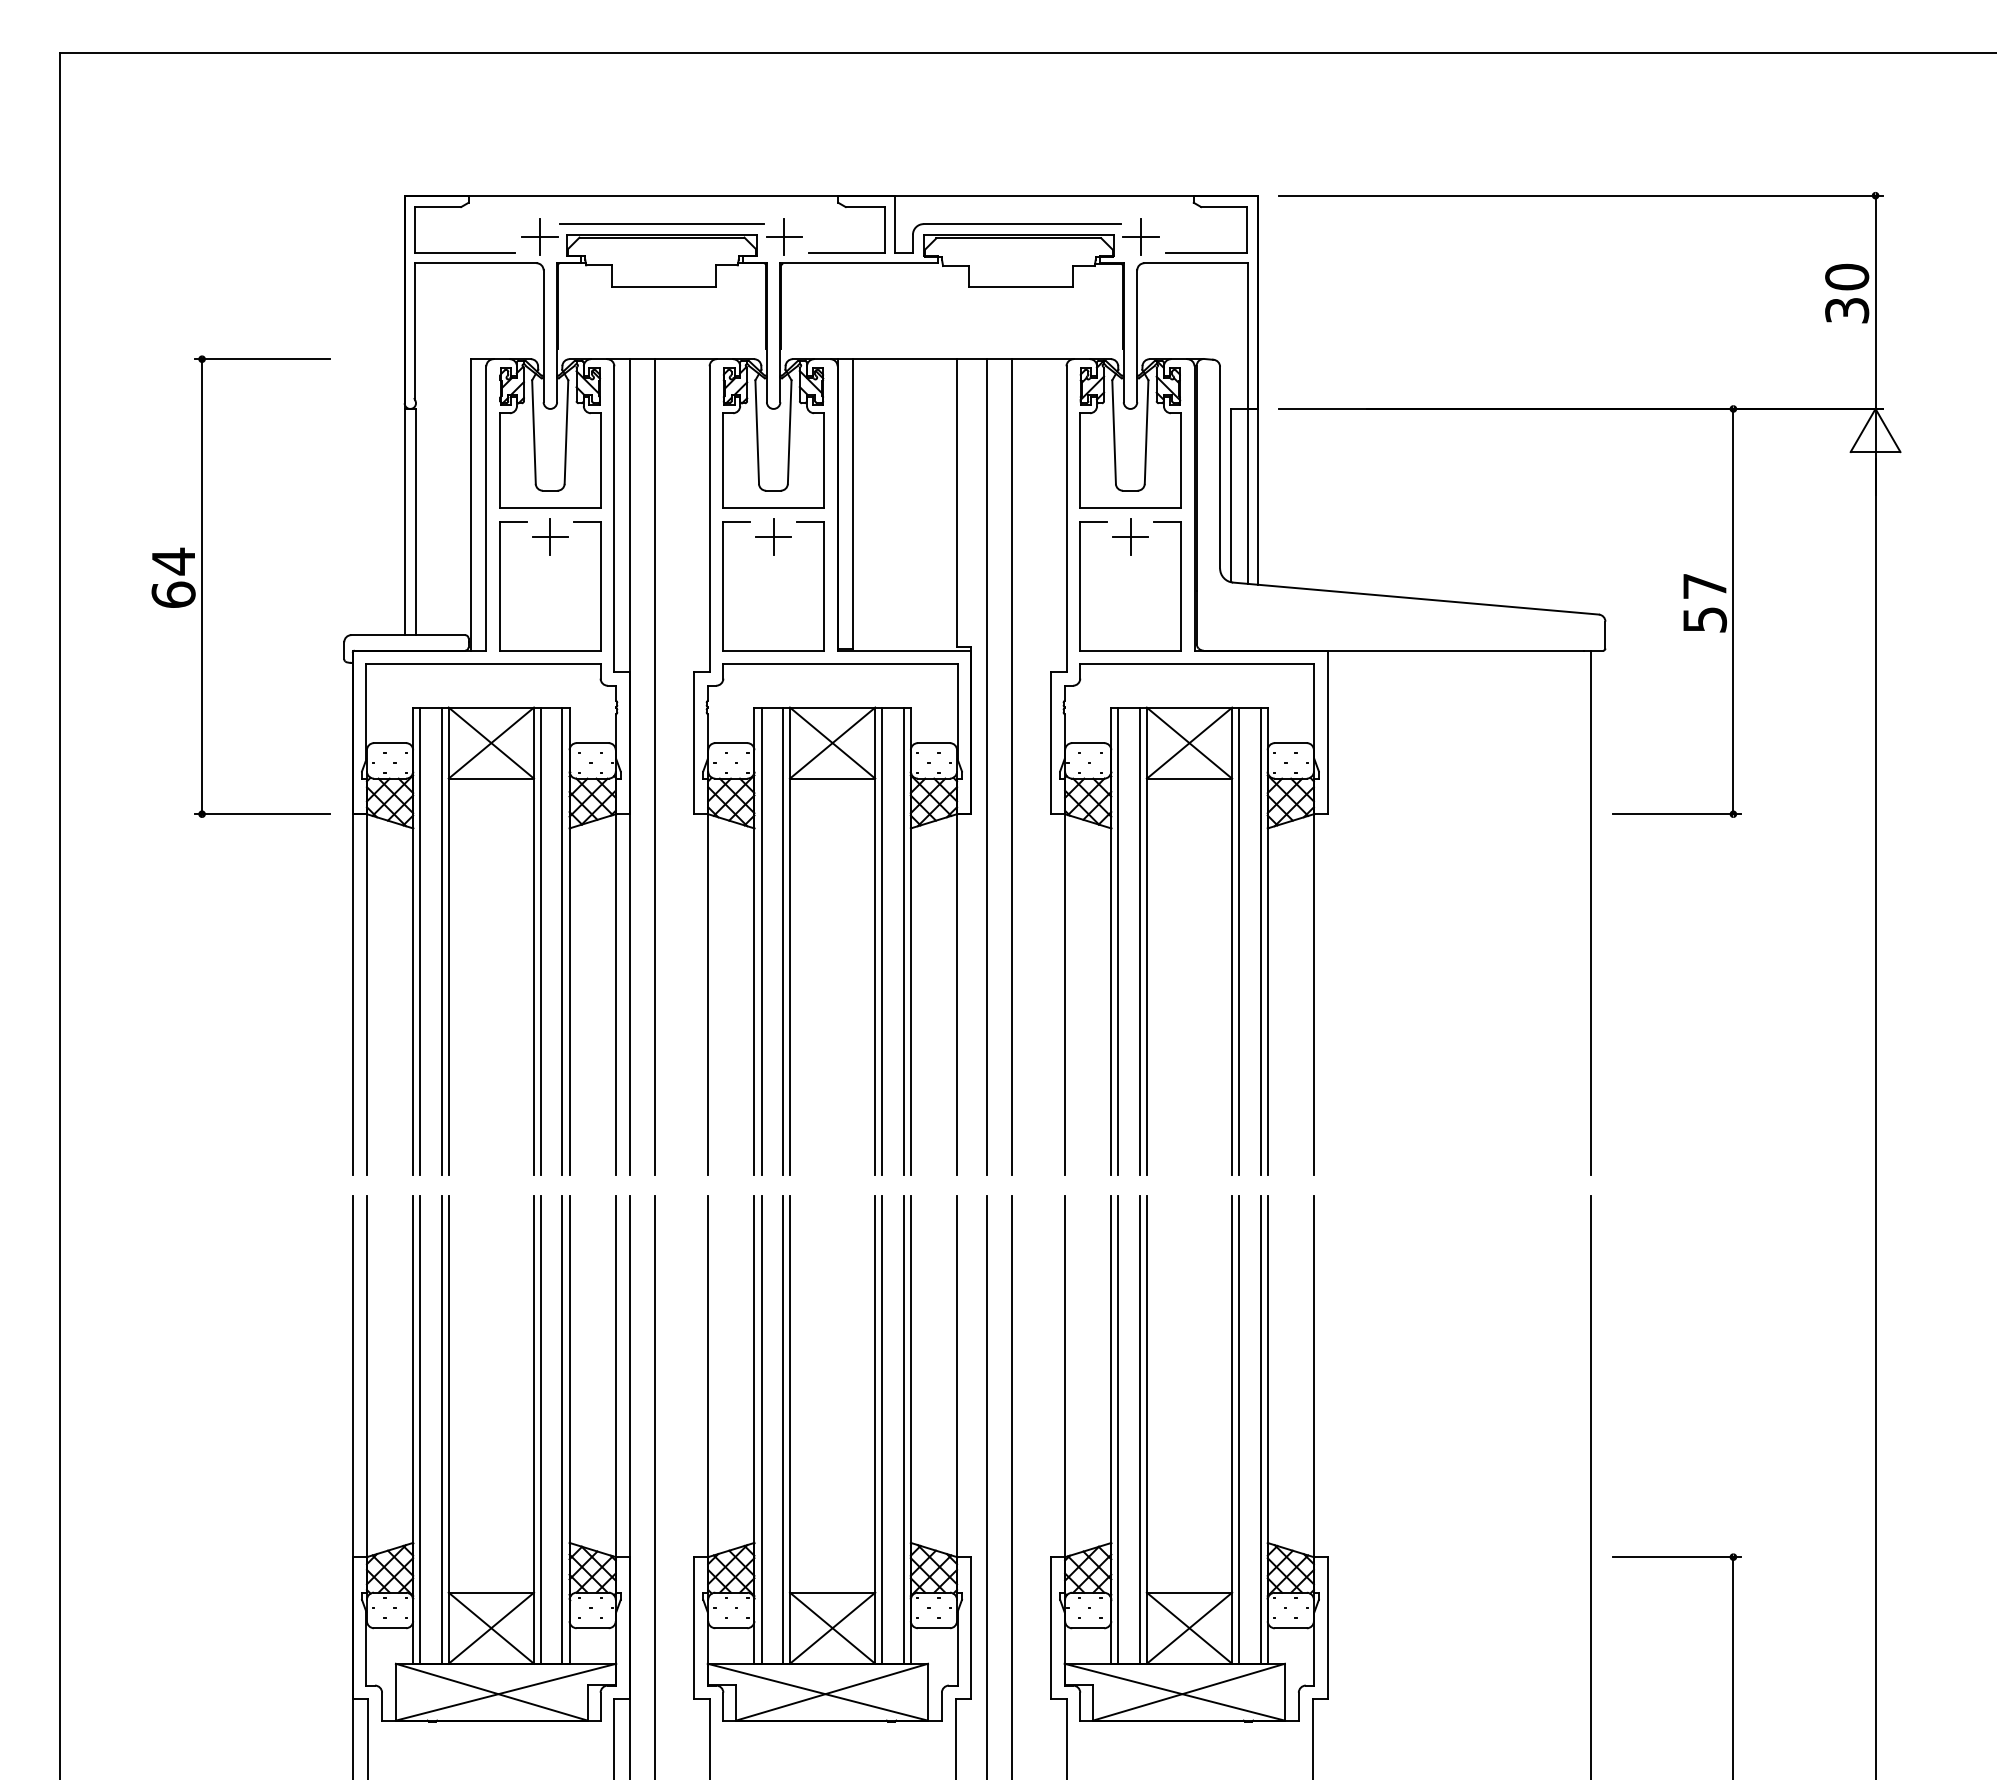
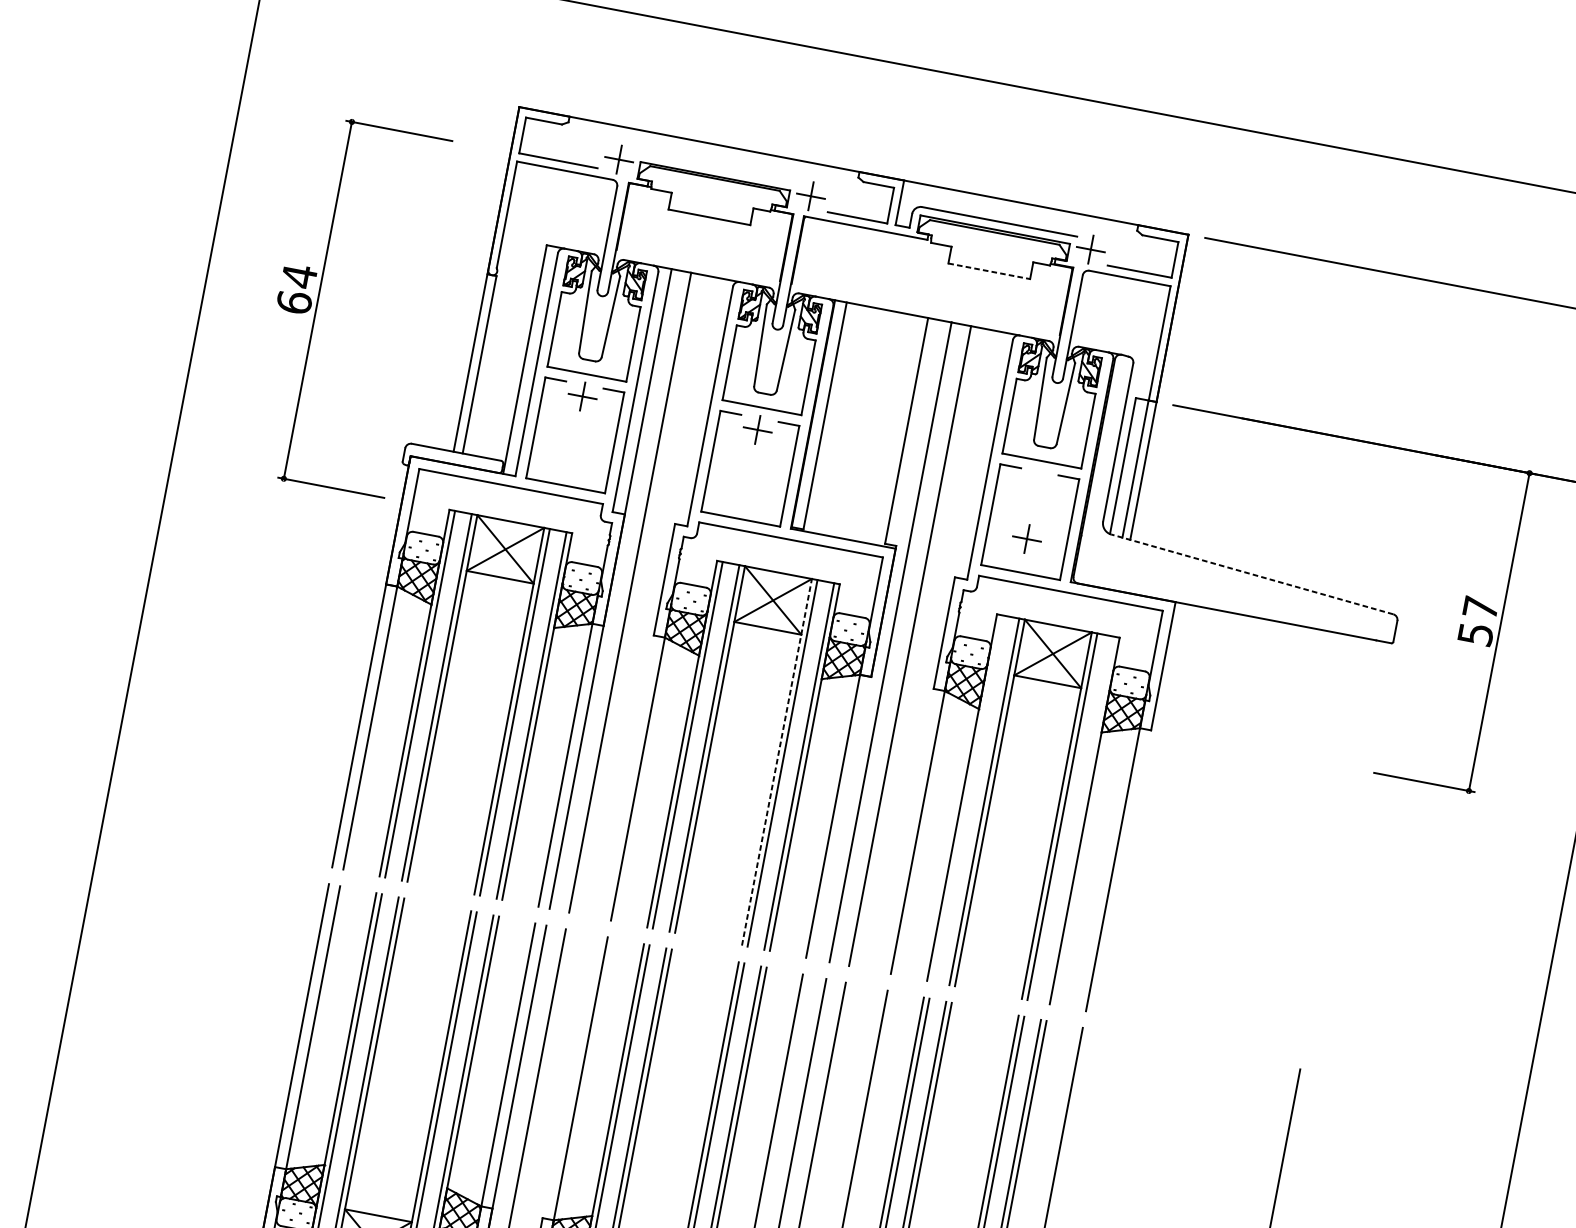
line: (661, 224) -> (716, 168), removed
line: (1021, 287) -> (989, 271), solid -> dashed
part: (1130, 536) -> (1027, 538), moved
part: (202, 586) -> (318, 300), moved
line: (1415, 598) -> (1251, 574), solid -> dashed
line: (1591, 912) -> (1342, 846), removed
line: (875, 941) -> (777, 762), solid -> dashed
line: (1118, 941) -> (967, 798), removed
line: (1260, 941) -> (1079, 820), removed

